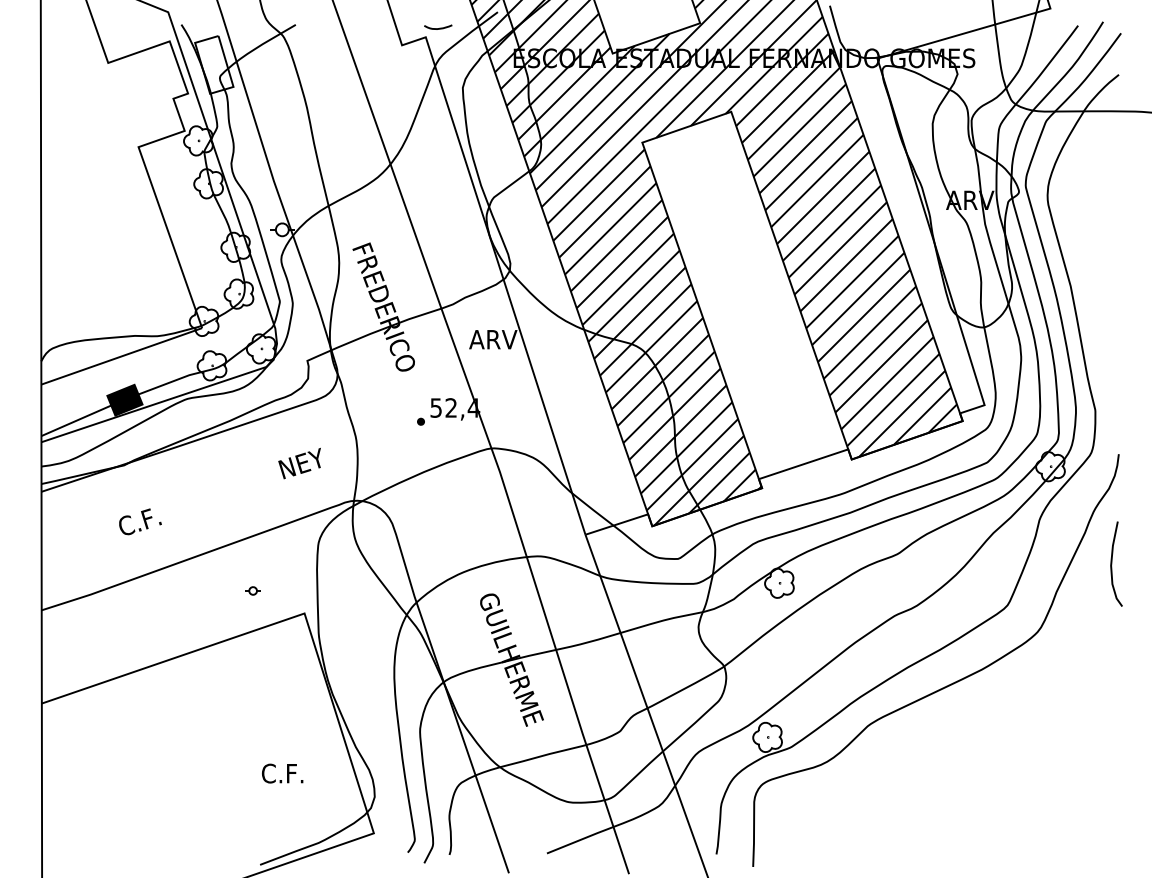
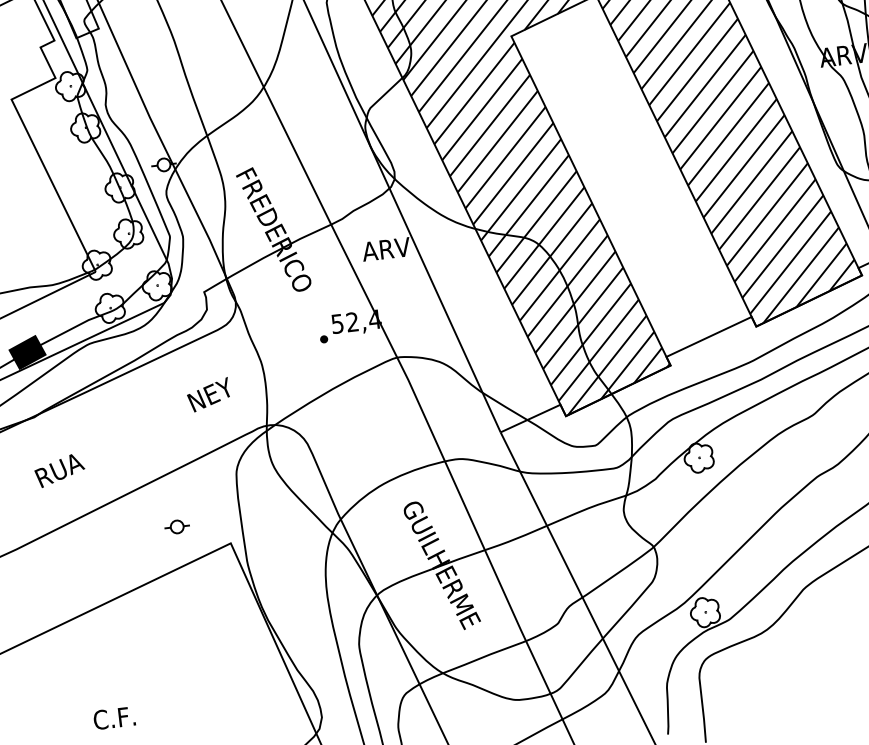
text: (143, 521) -> (60, 470), C.F. -> RUA
part: (252, 590) -> (176, 526), size x1.67
text: (282, 773) -> (114, 718), moved

